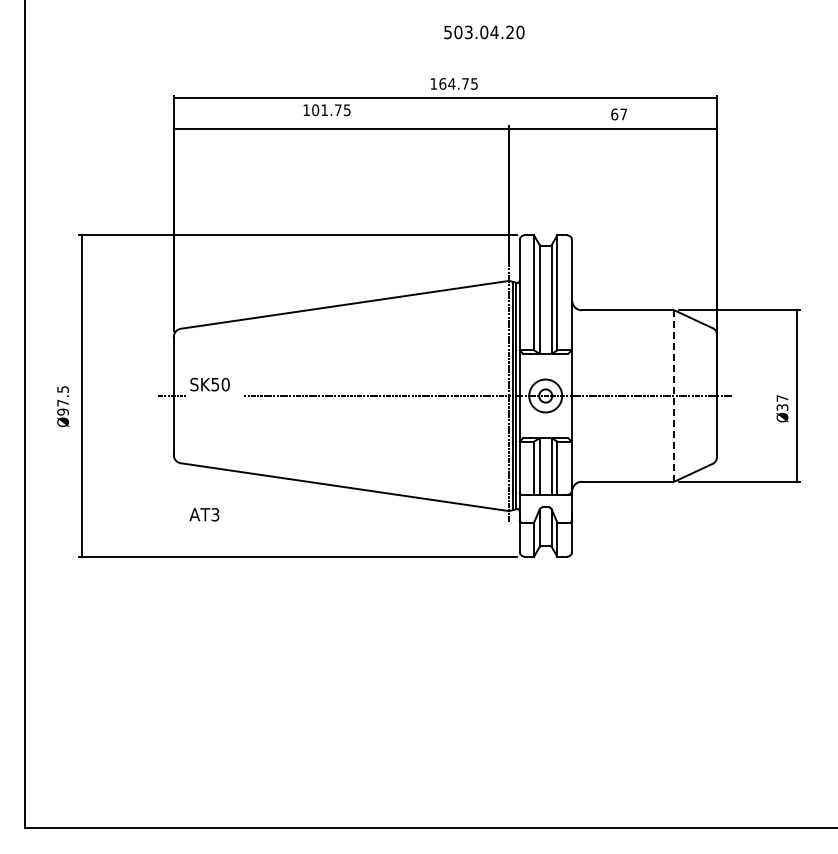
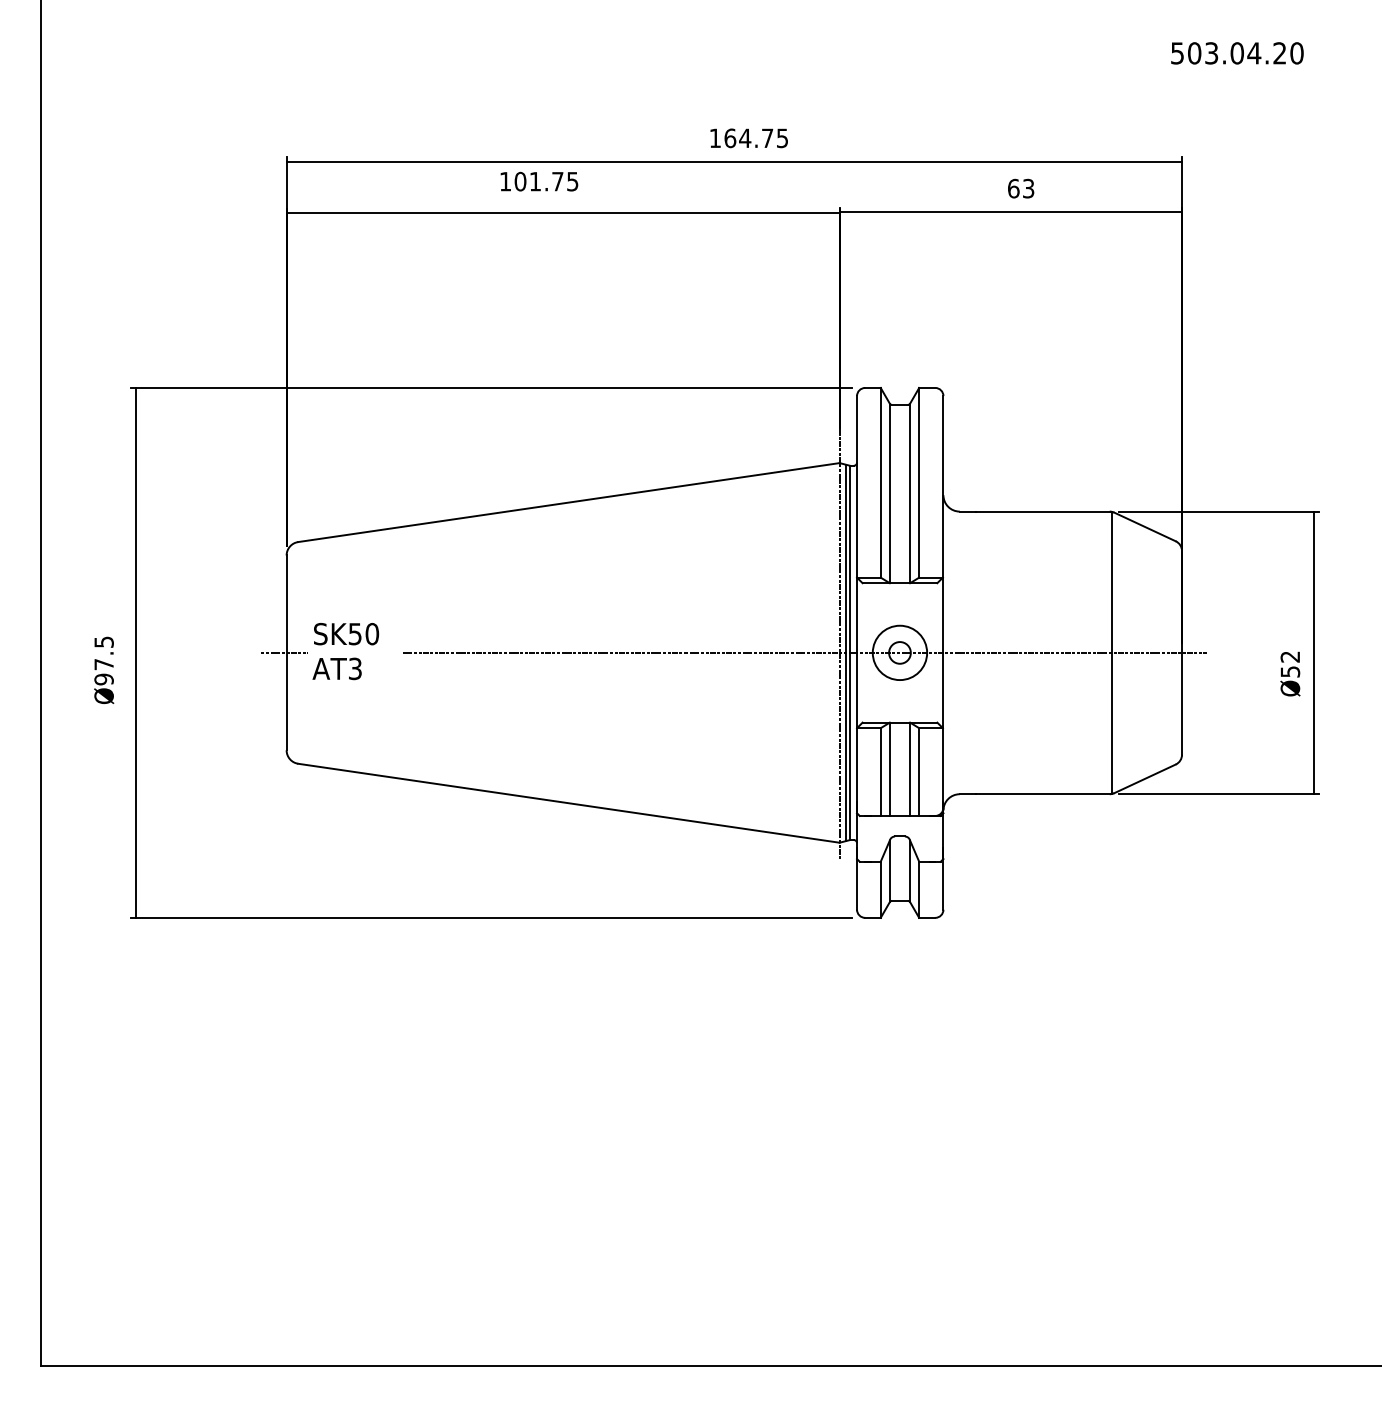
text: (484, 32) -> (1237, 53), moved
text: (623, 114) -> (1028, 188), 67 -> 63
line: (674, 396) -> (1112, 653), dashed -> solid
text: (782, 402) -> (1290, 663), Ø37 -> Ø52
text: (204, 514) -> (337, 668), moved

